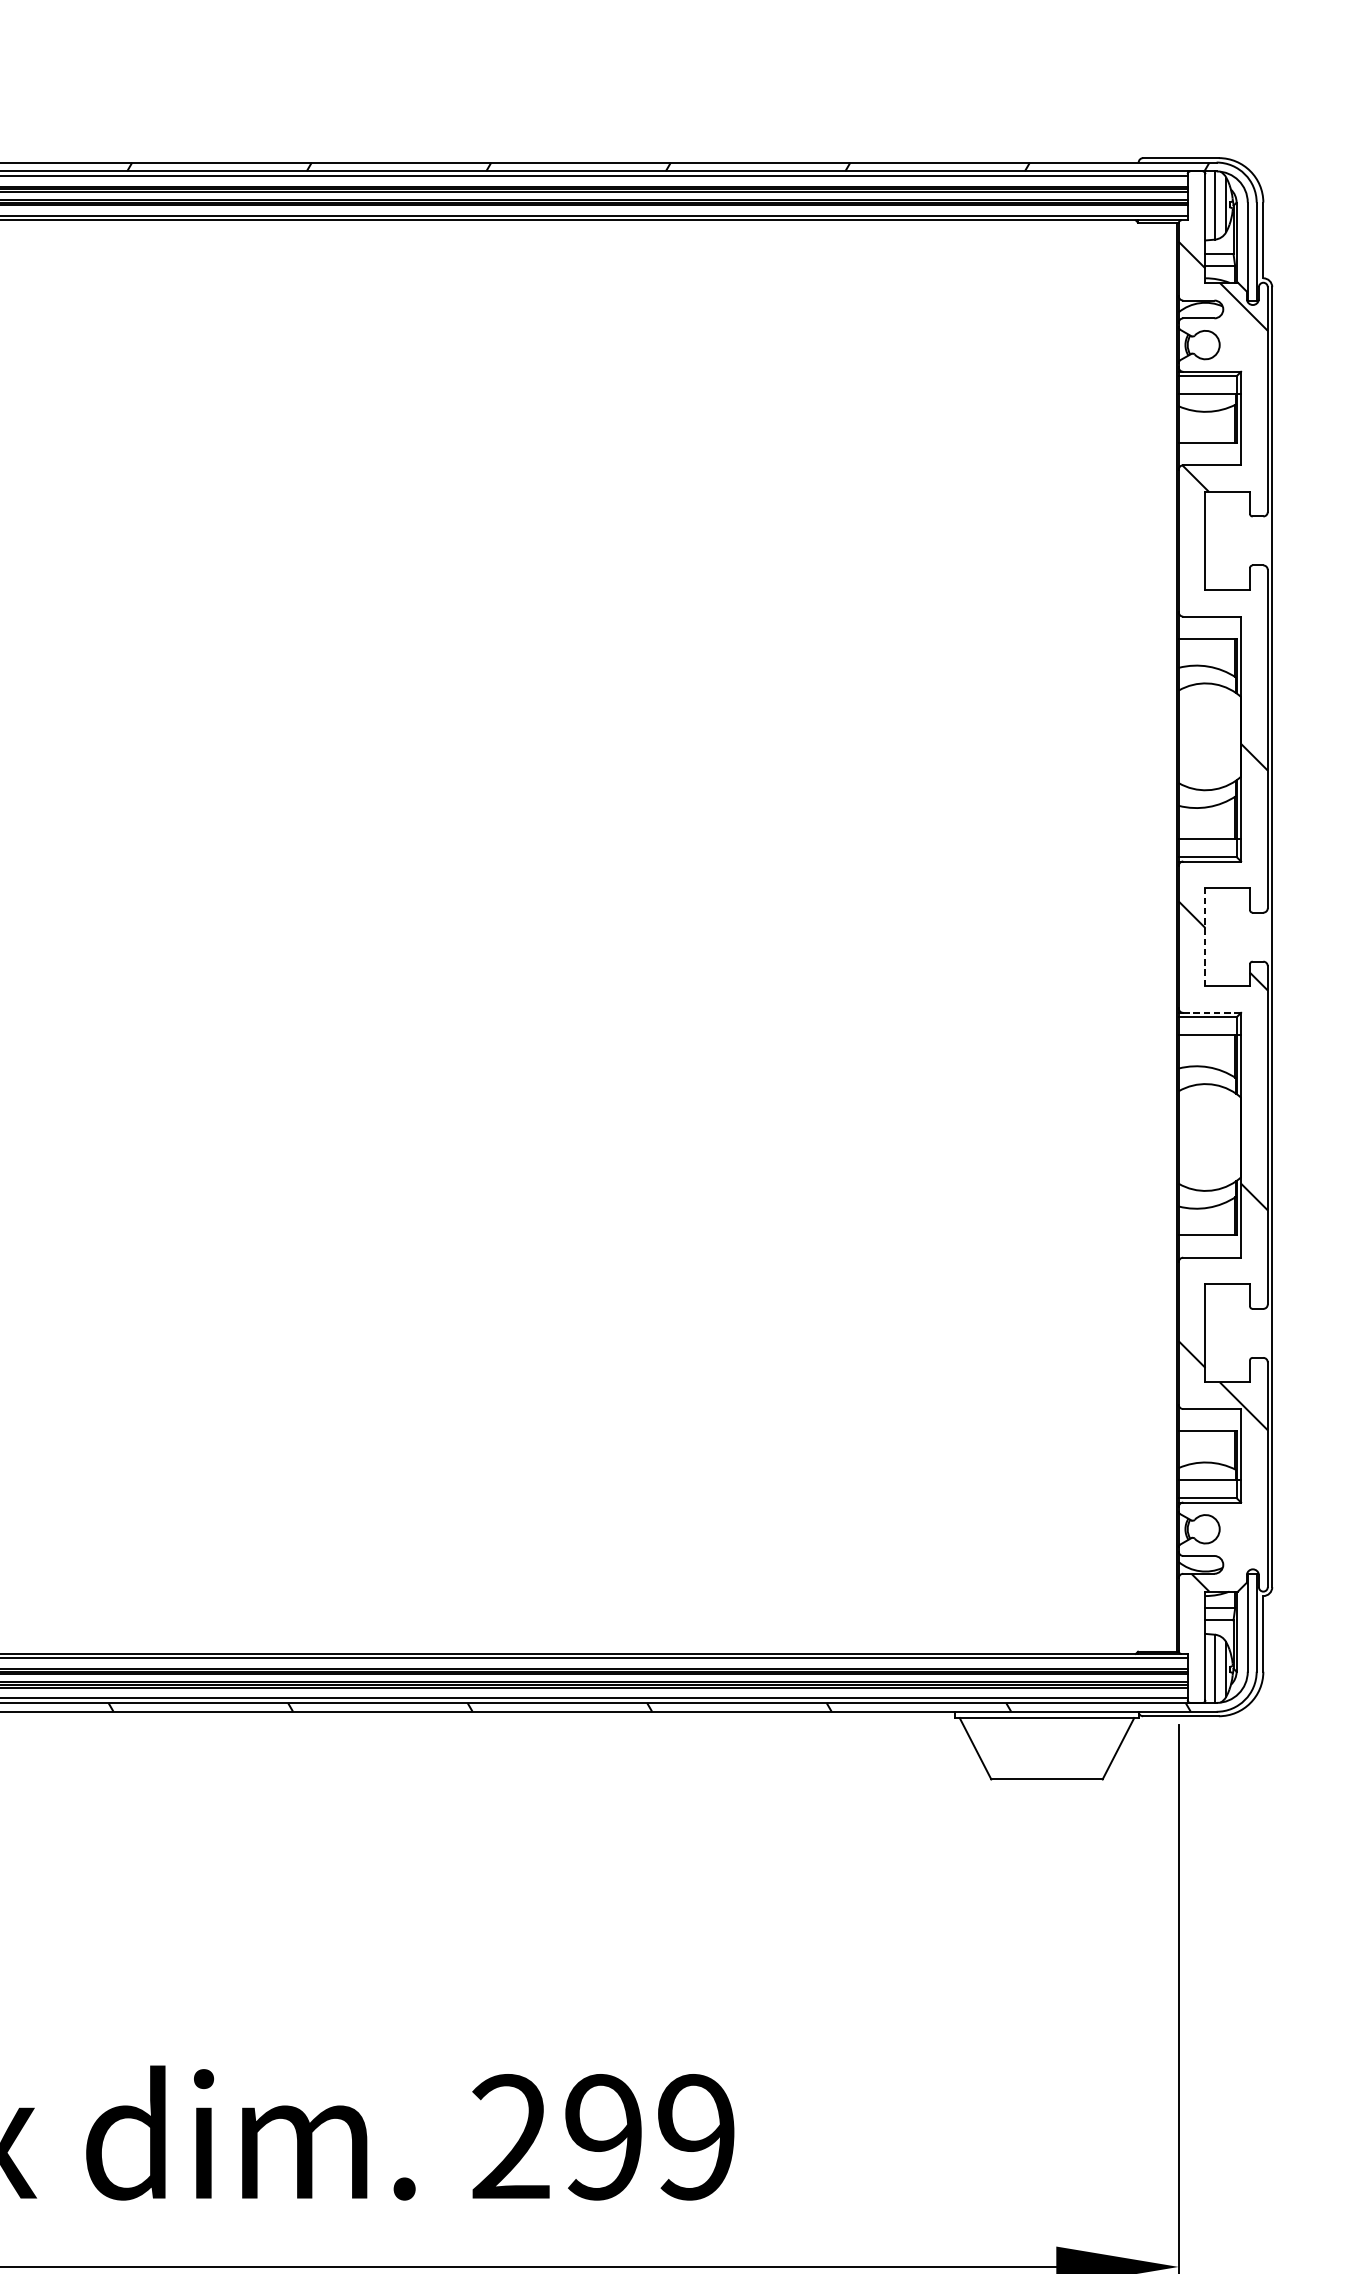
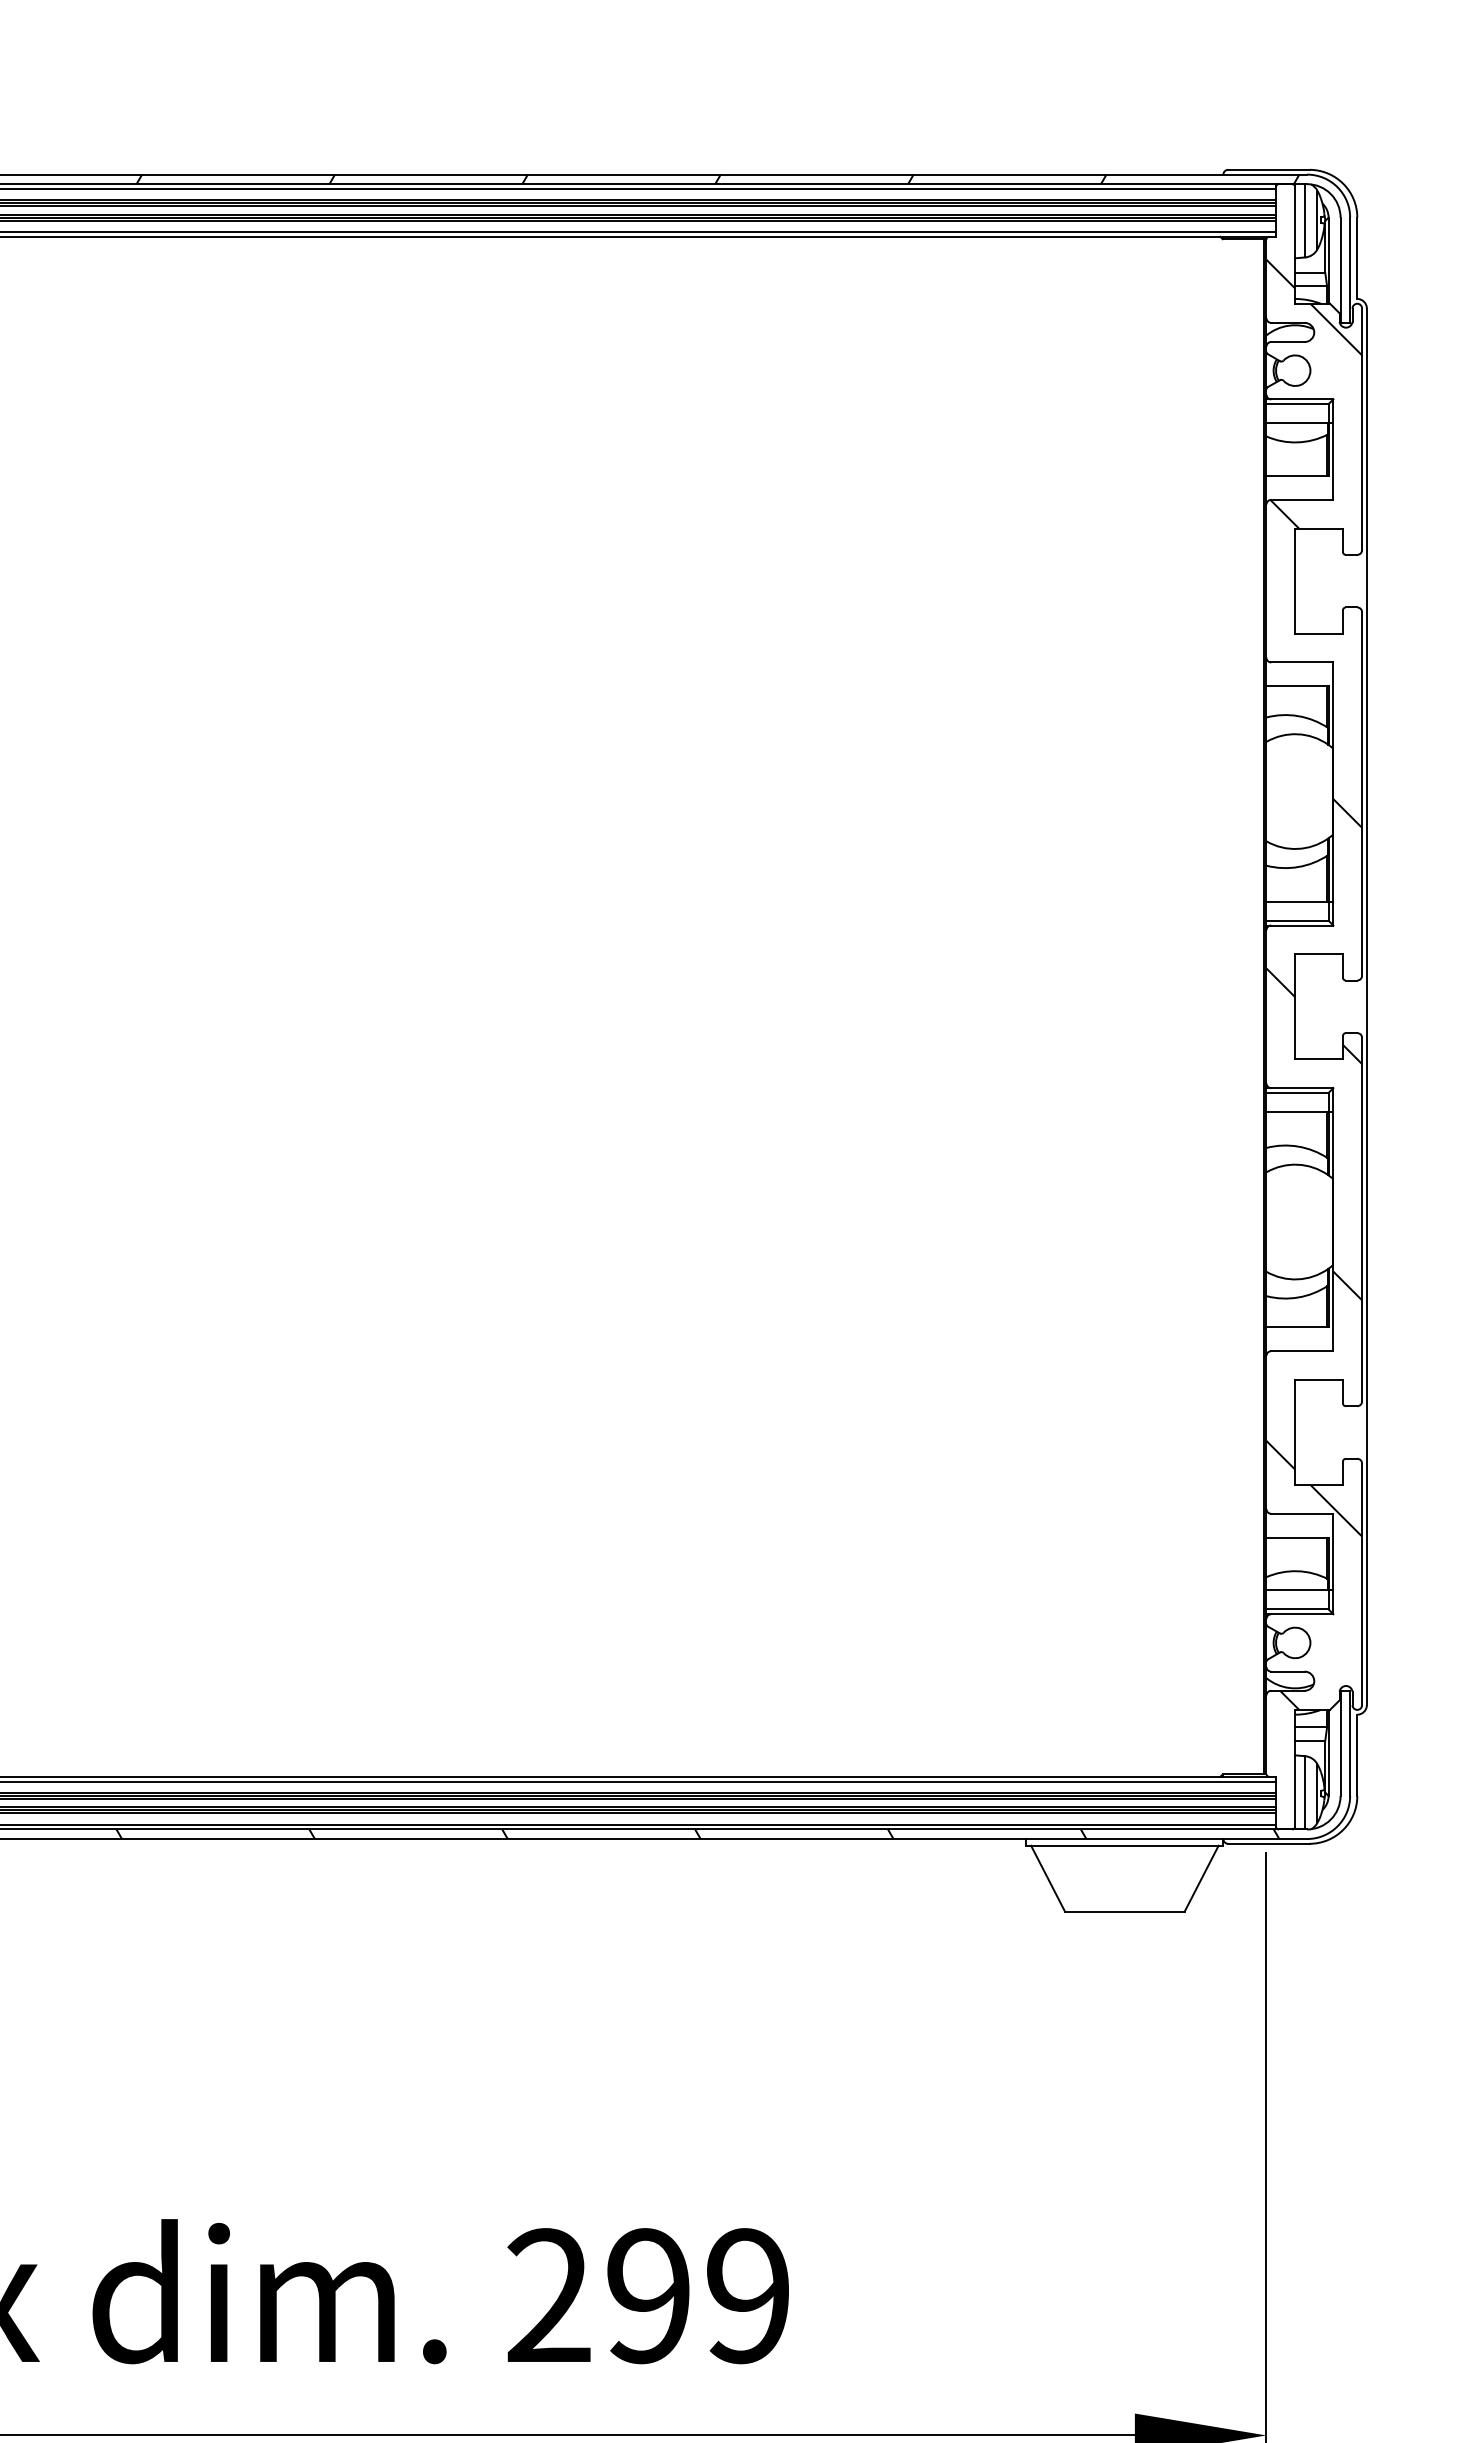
line: (1205, 936) -> (1295, 1006), dashed -> solid
line: (1212, 1013) -> (1302, 1088), dashed -> solid

